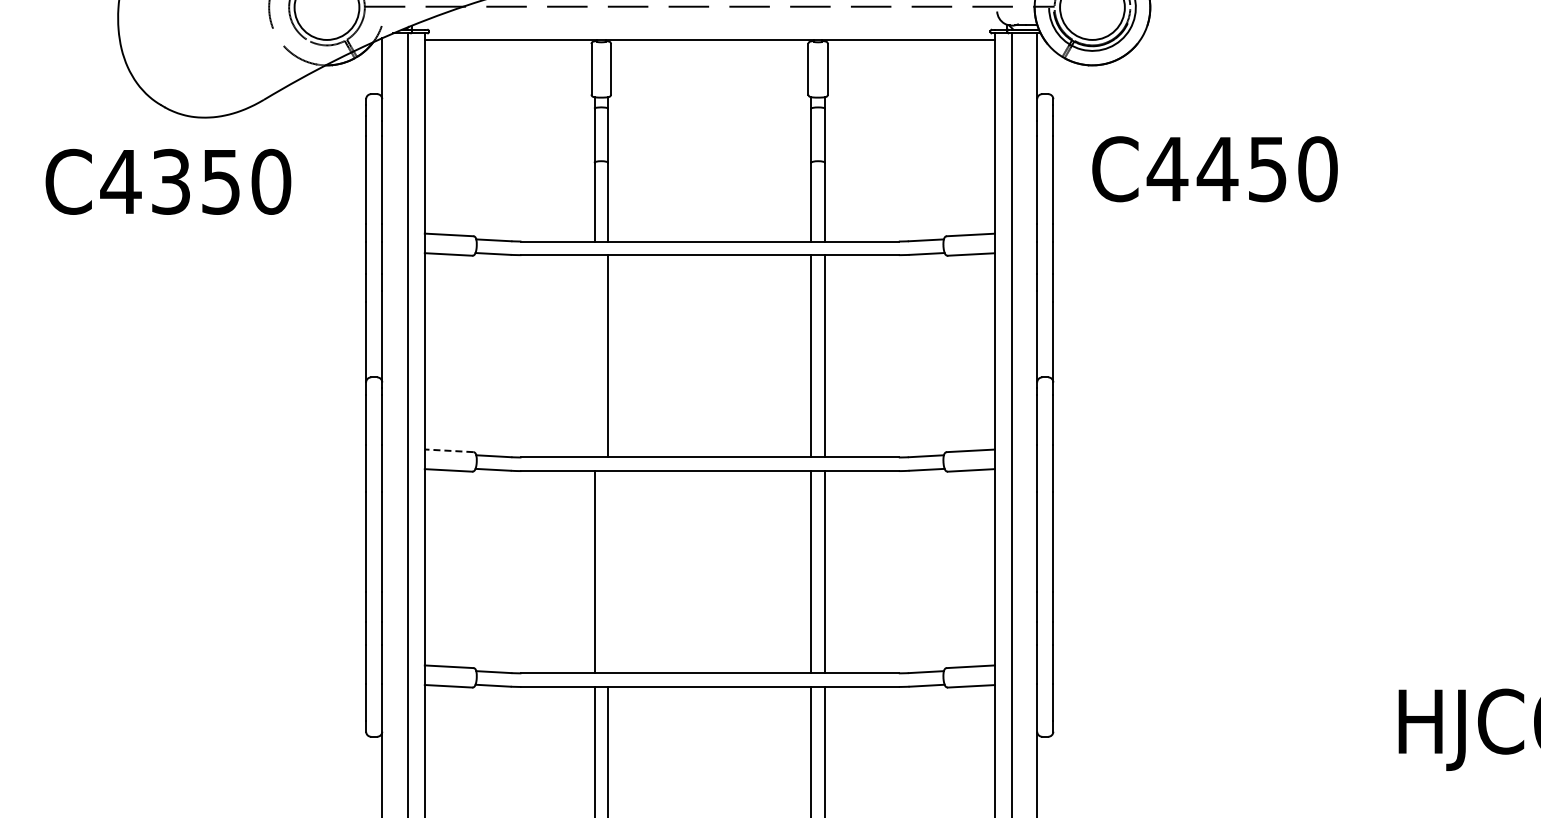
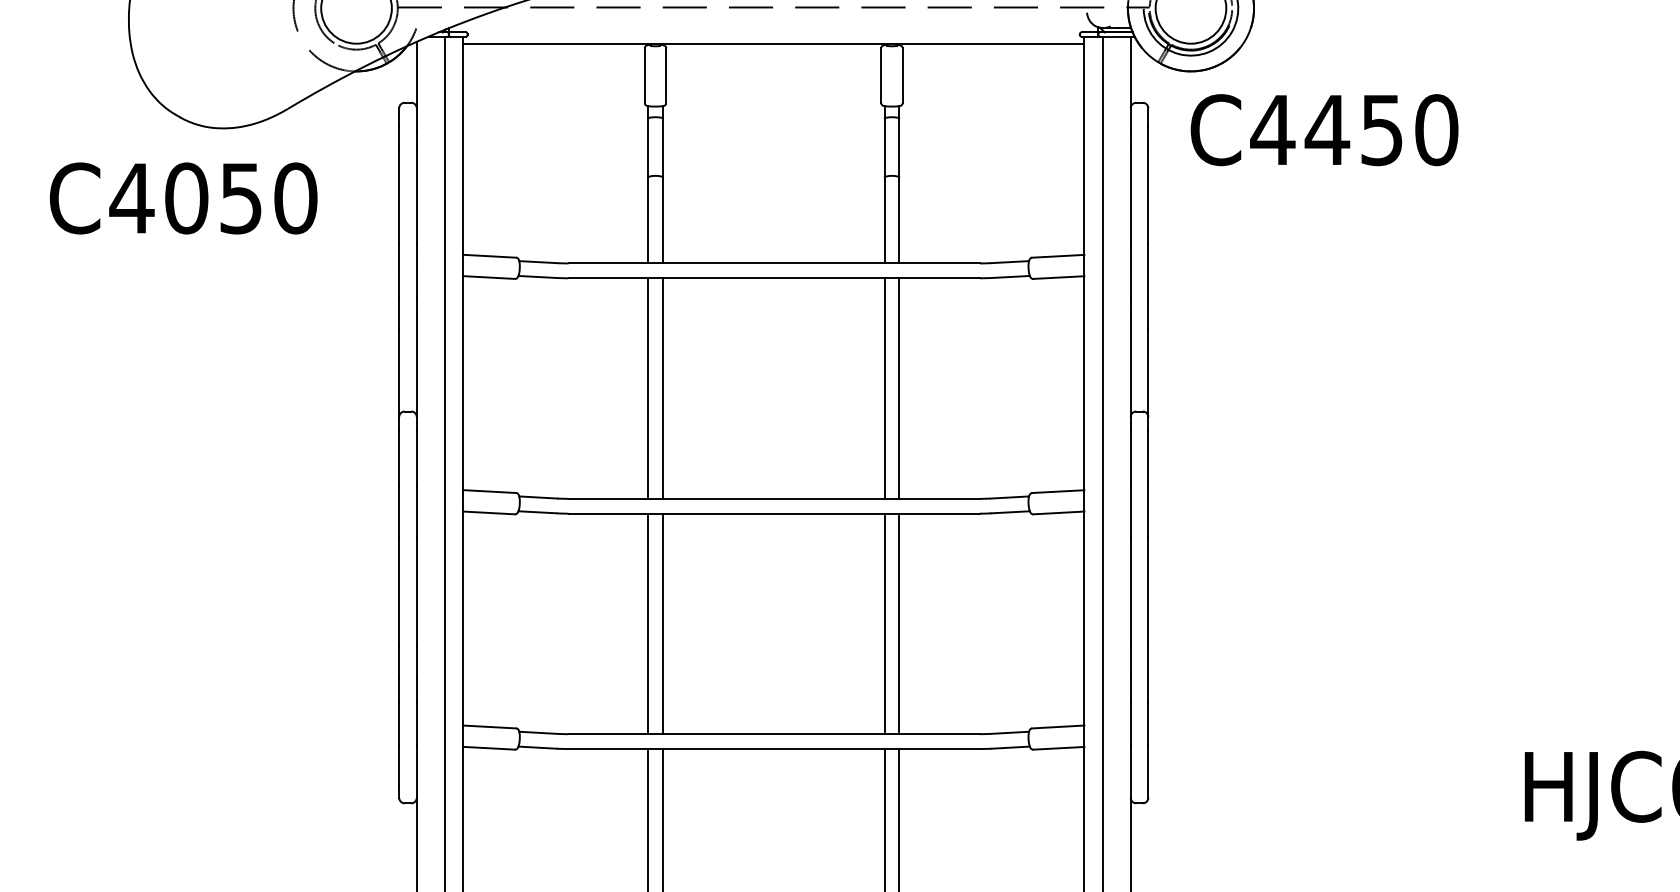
text: (1214, 169) -> (1324, 130), moved
text: (171, 181) -> (187, 198), C4350 -> C4050
line: (594, 356) -> (648, 388), added
line: (448, 450) -> (488, 491), dashed -> solid
line: (608, 572) -> (663, 624), added

